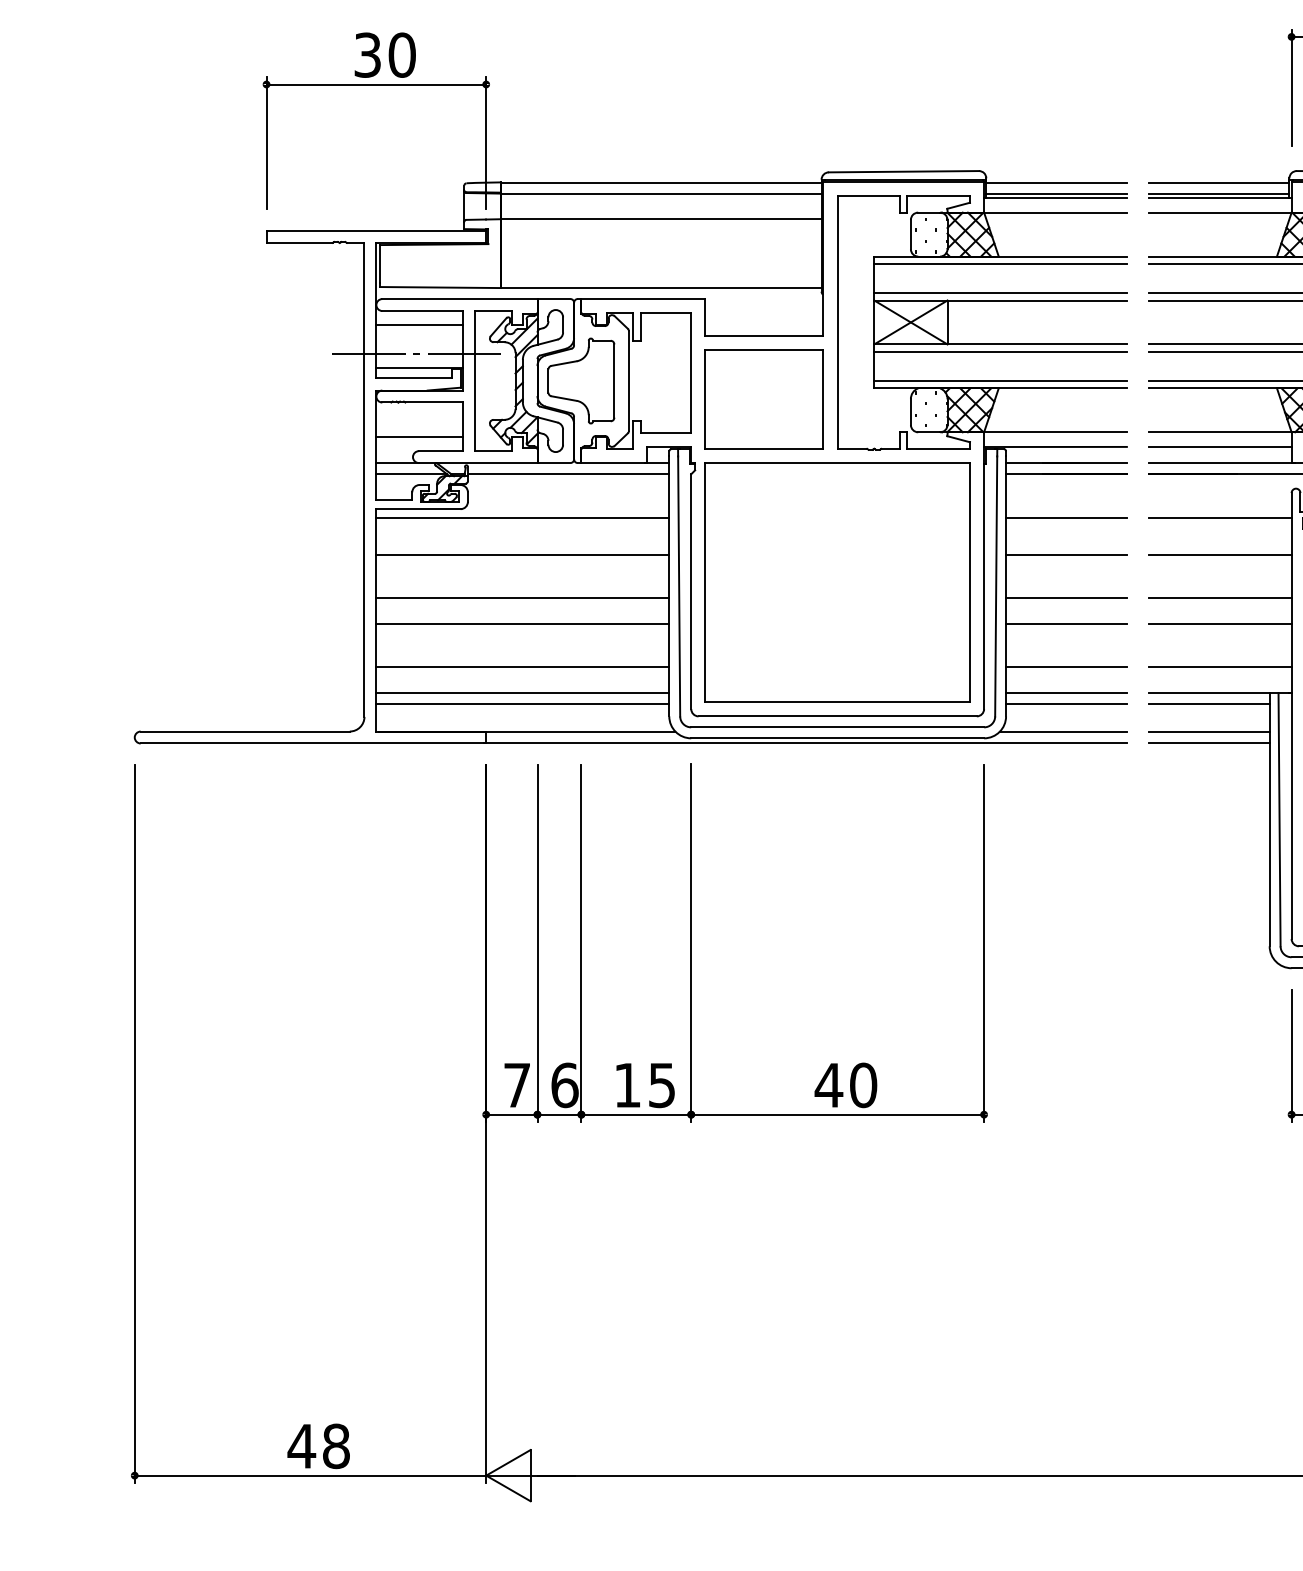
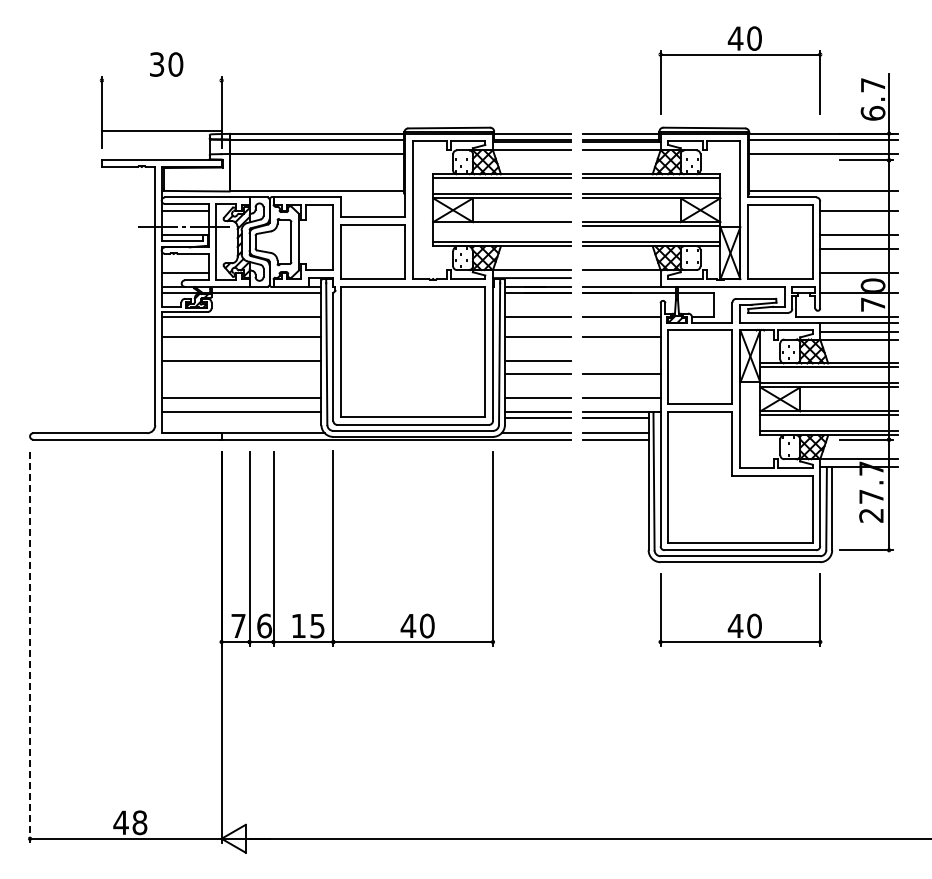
line: (375, 84) -> (161, 130), moved
line: (999, 352) -> (501, 226), removed
line: (1219, 447) -> (621, 278), removed
line: (1219, 598) -> (621, 360), removed
line: (522, 623) -> (241, 374), removed
line: (522, 704) -> (241, 418), removed
line: (135, 1124) -> (30, 647), solid -> dashed

